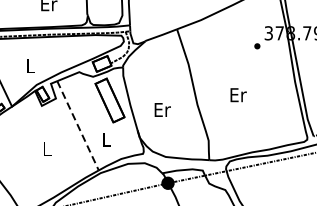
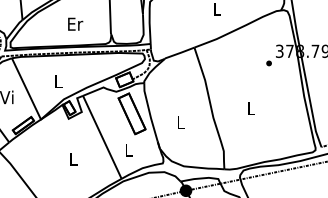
text: (238, 94) -> (251, 108), Er -> L
text: (162, 109) -> (180, 122), Er -> L
line: (78, 125) -> (102, 137), dashed -> solid

